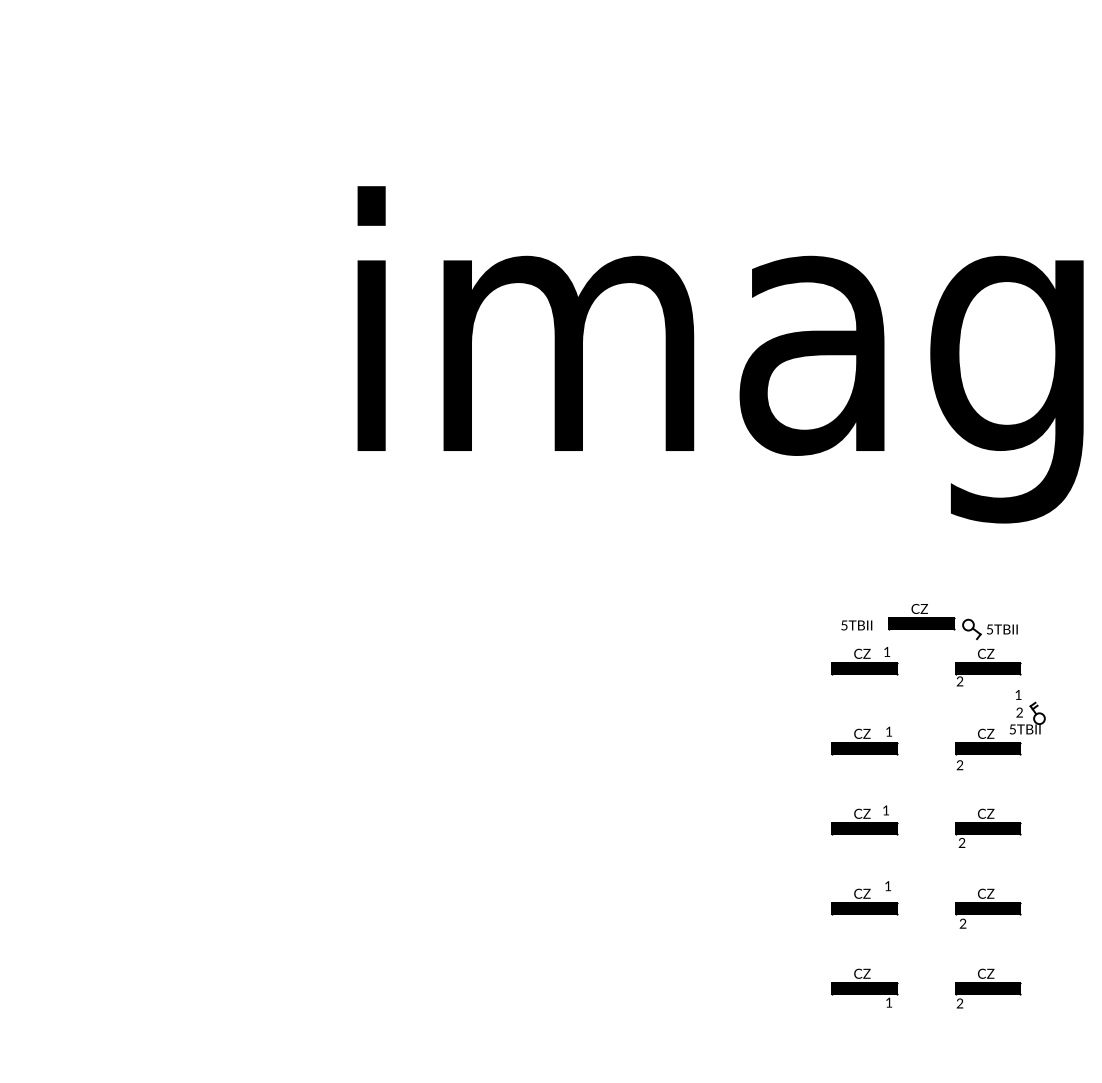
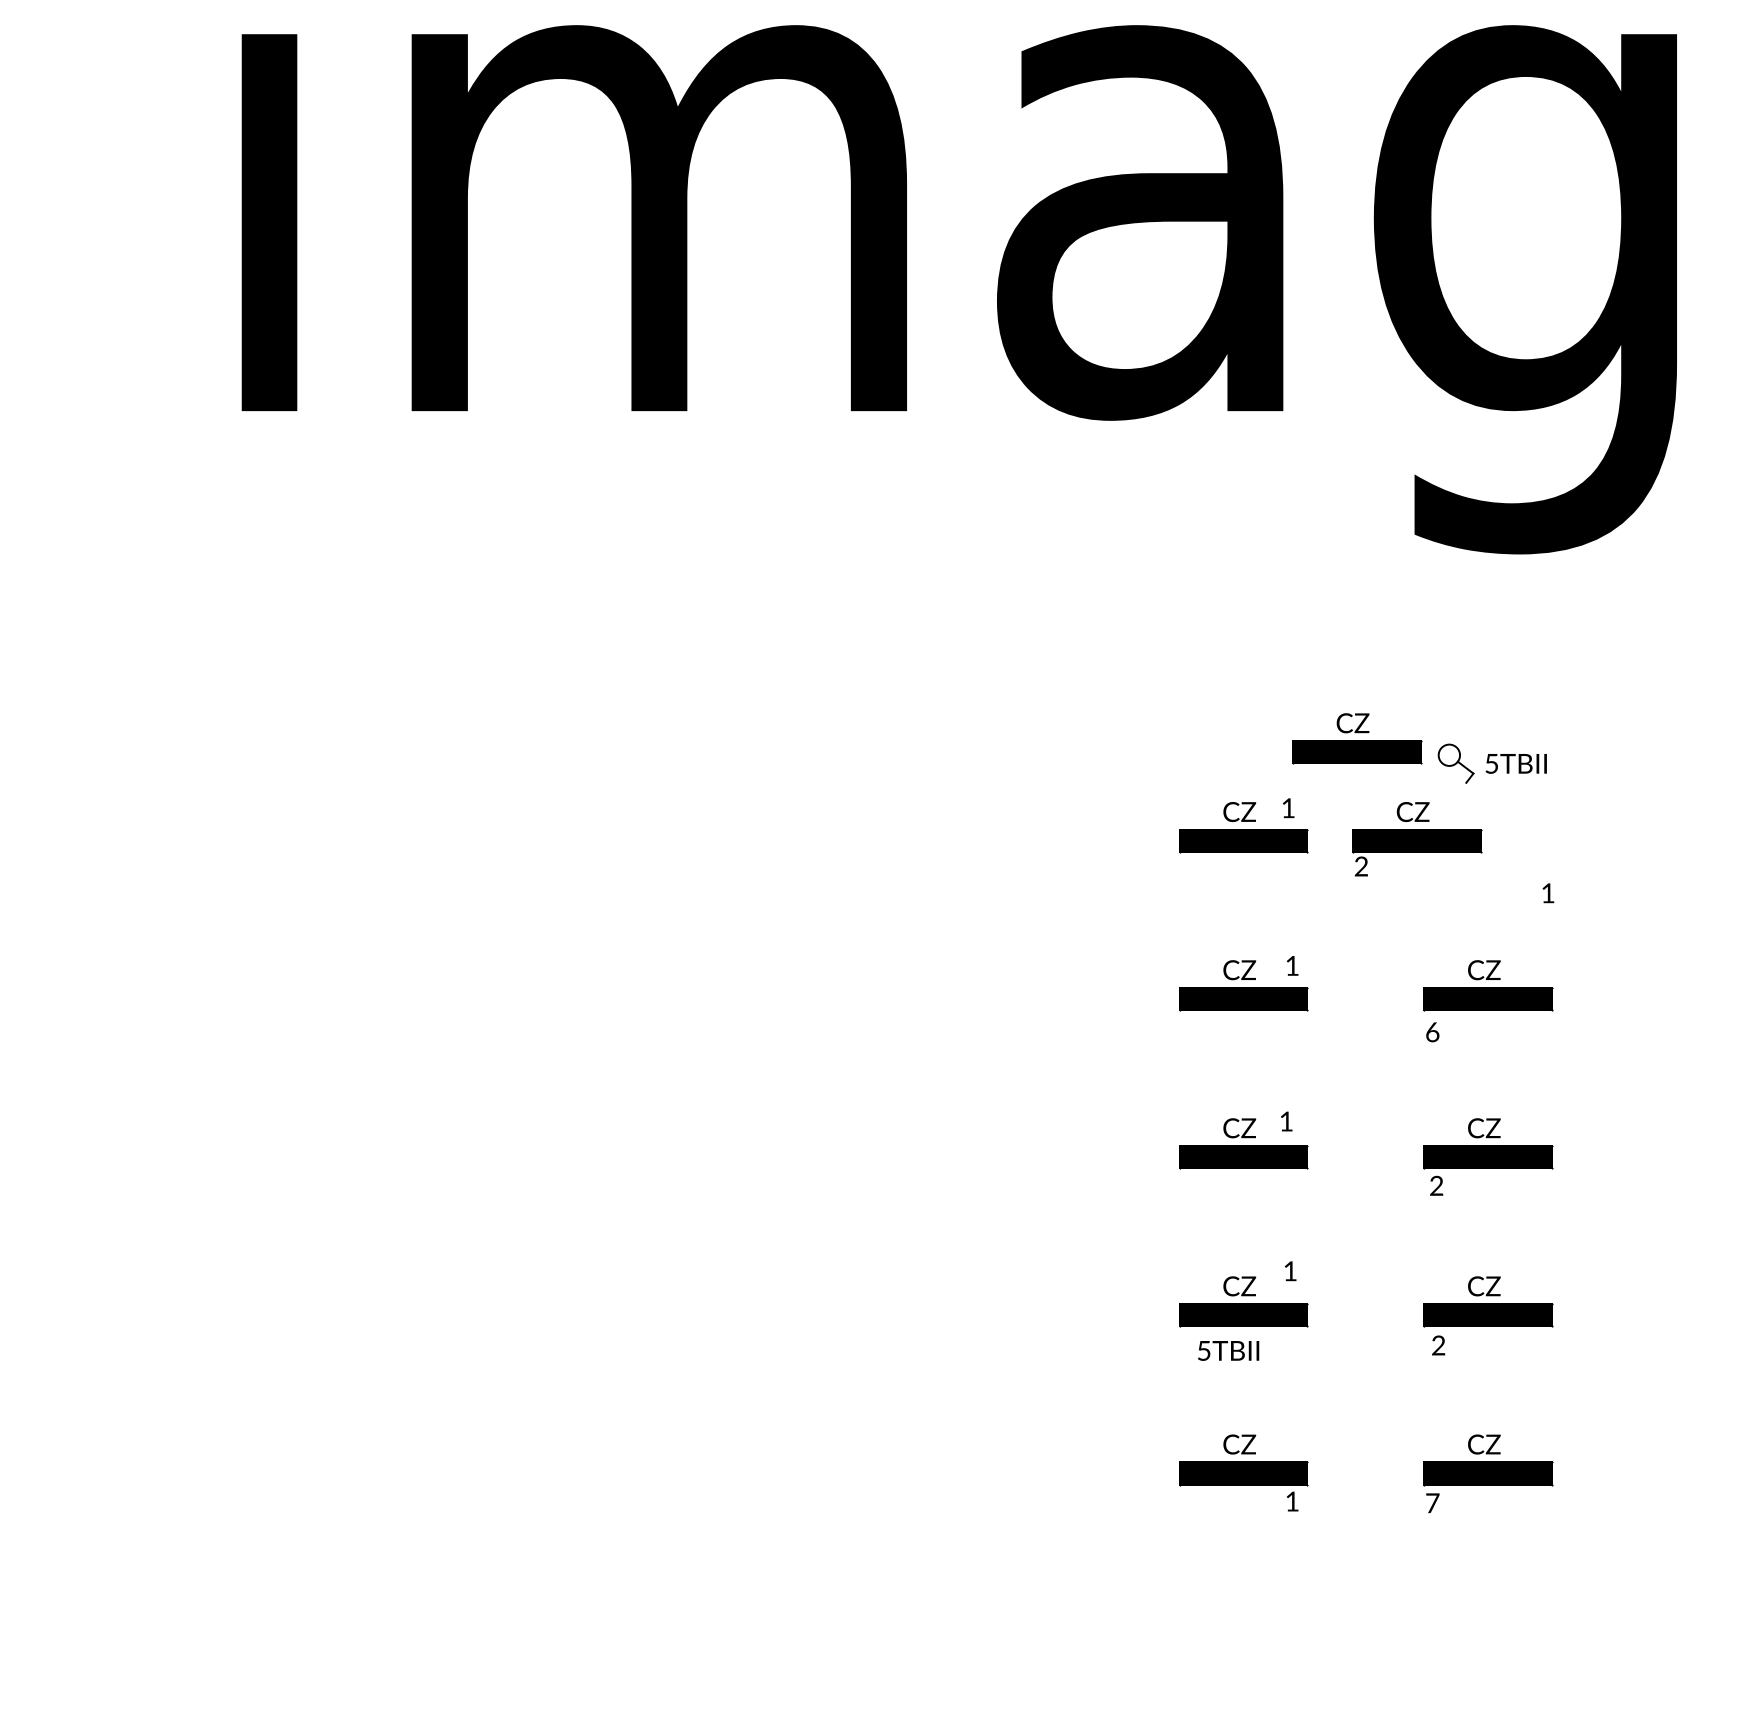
text: (856, 625) -> (1228, 1350), moved
part: (988, 667) -> (1417, 838), moved
part: (1027, 717) -> (1566, 937), removed
text: (959, 765) -> (1431, 1032), 2 -> 6
text: (959, 1003) -> (1431, 1503), 2 -> 7

